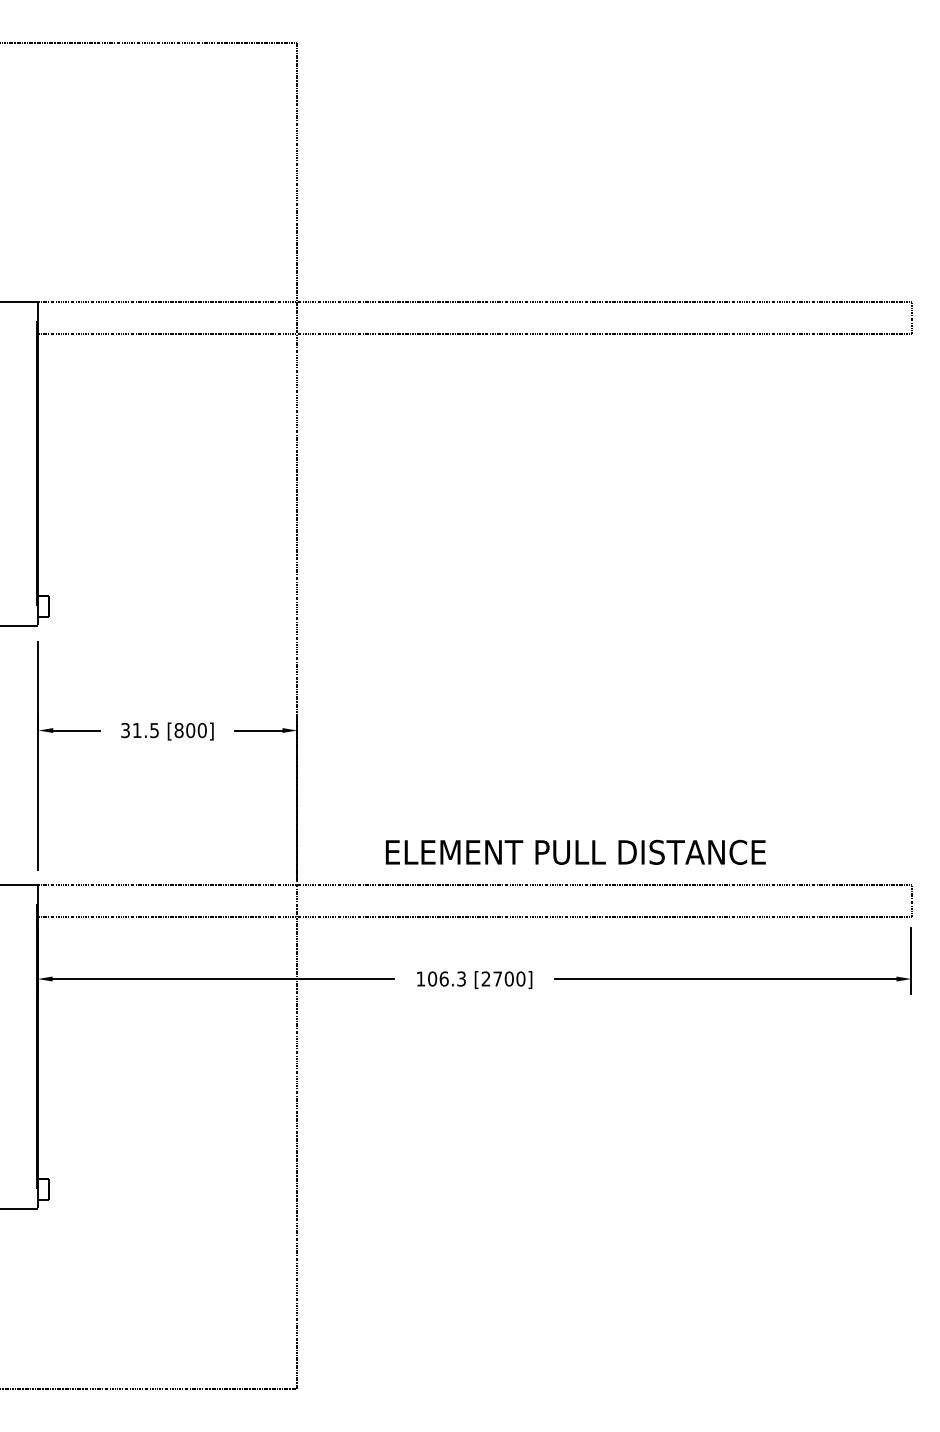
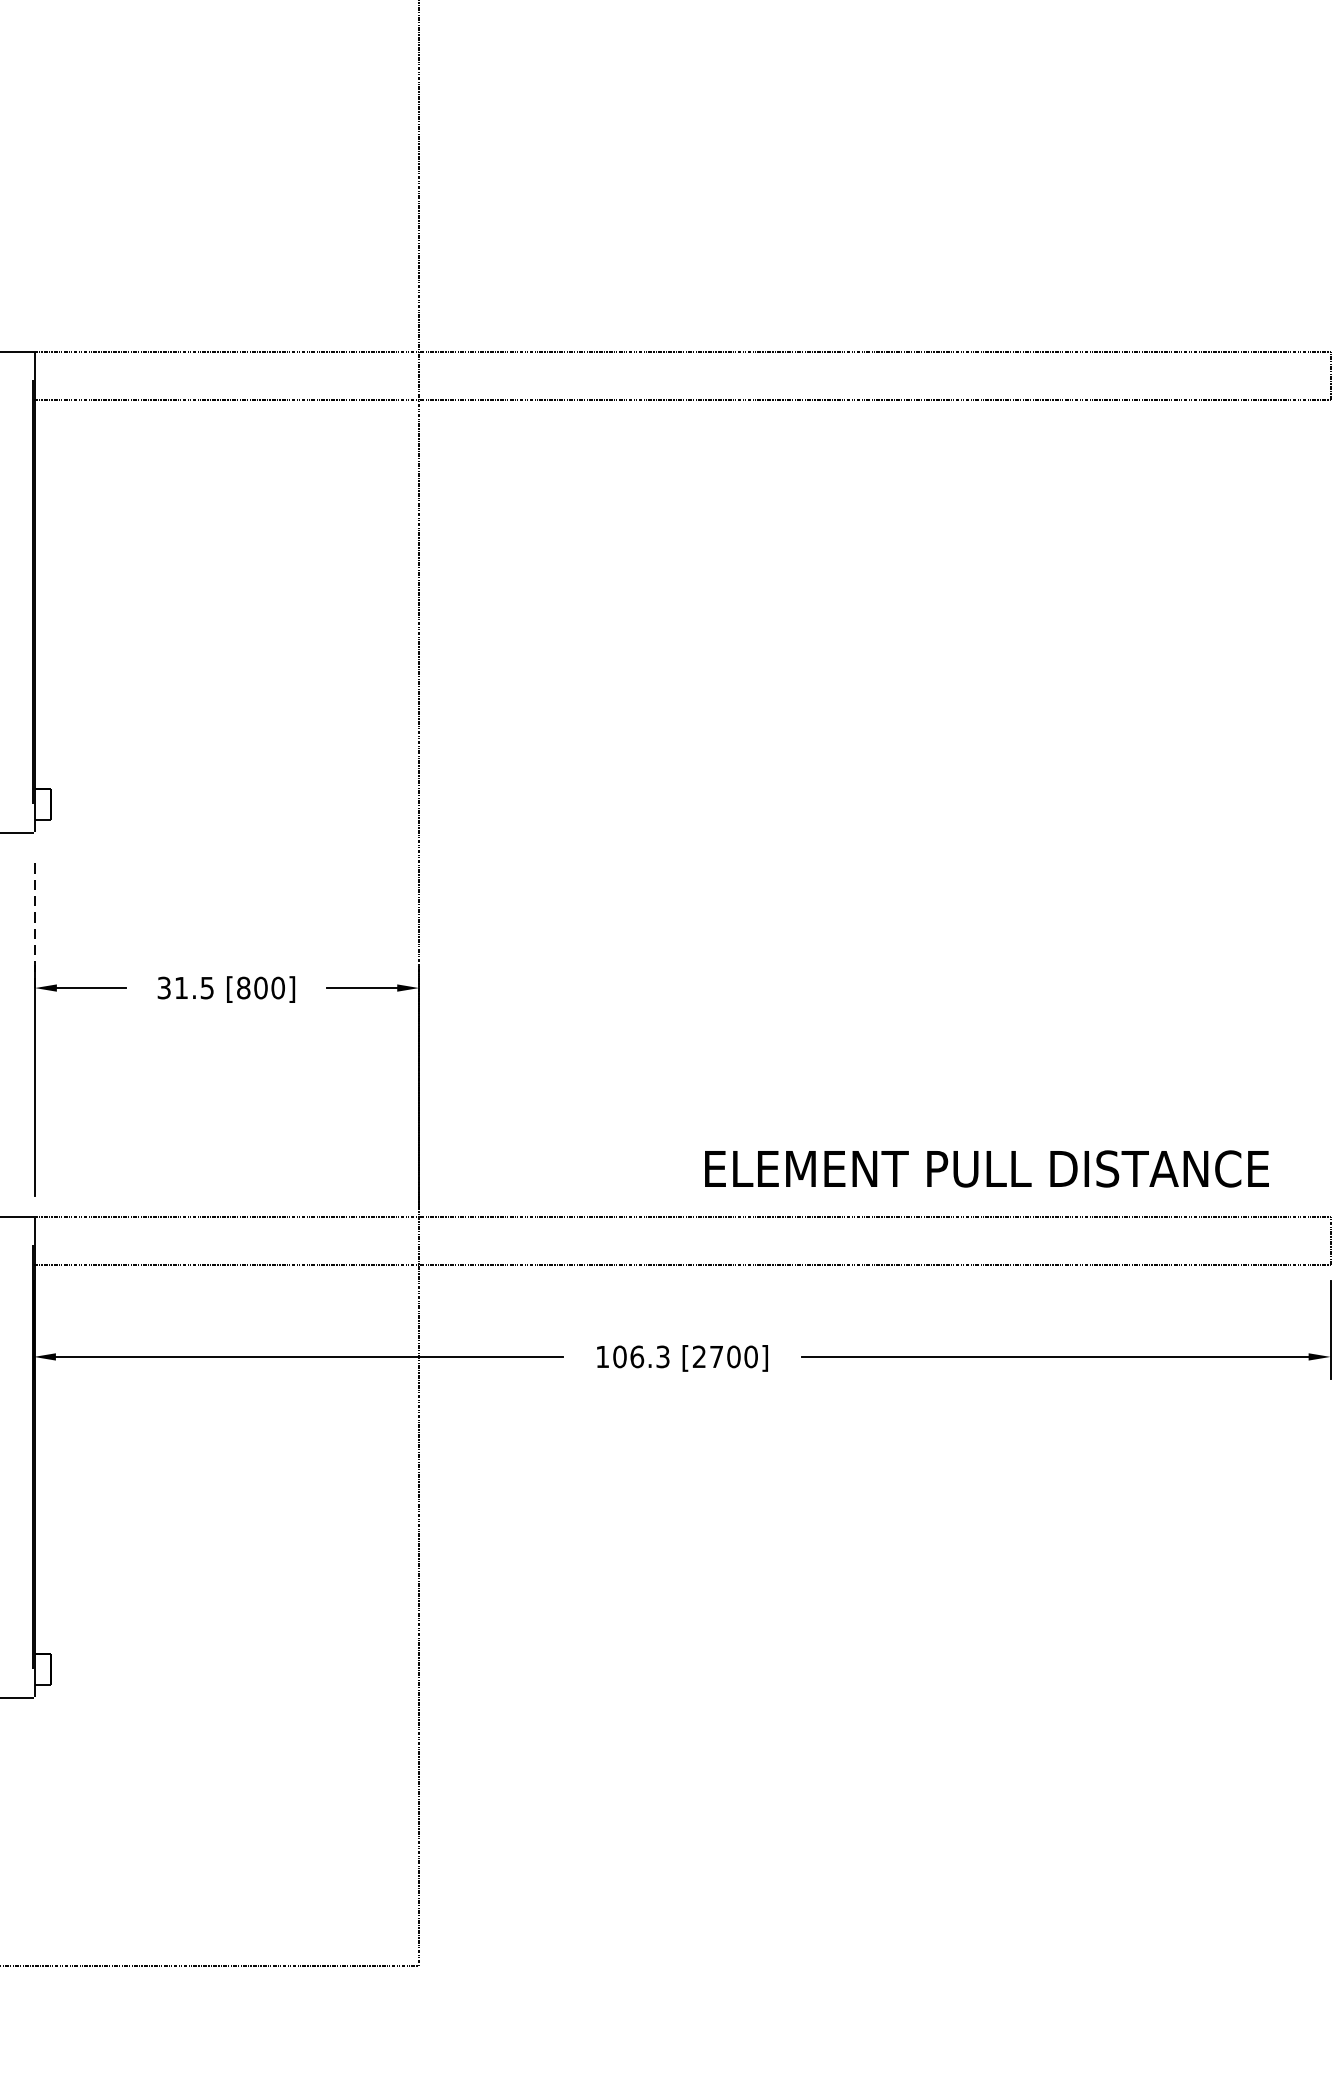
line: (38, 685) -> (35, 921), solid -> dashed
text: (575, 851) -> (986, 1167), moved

